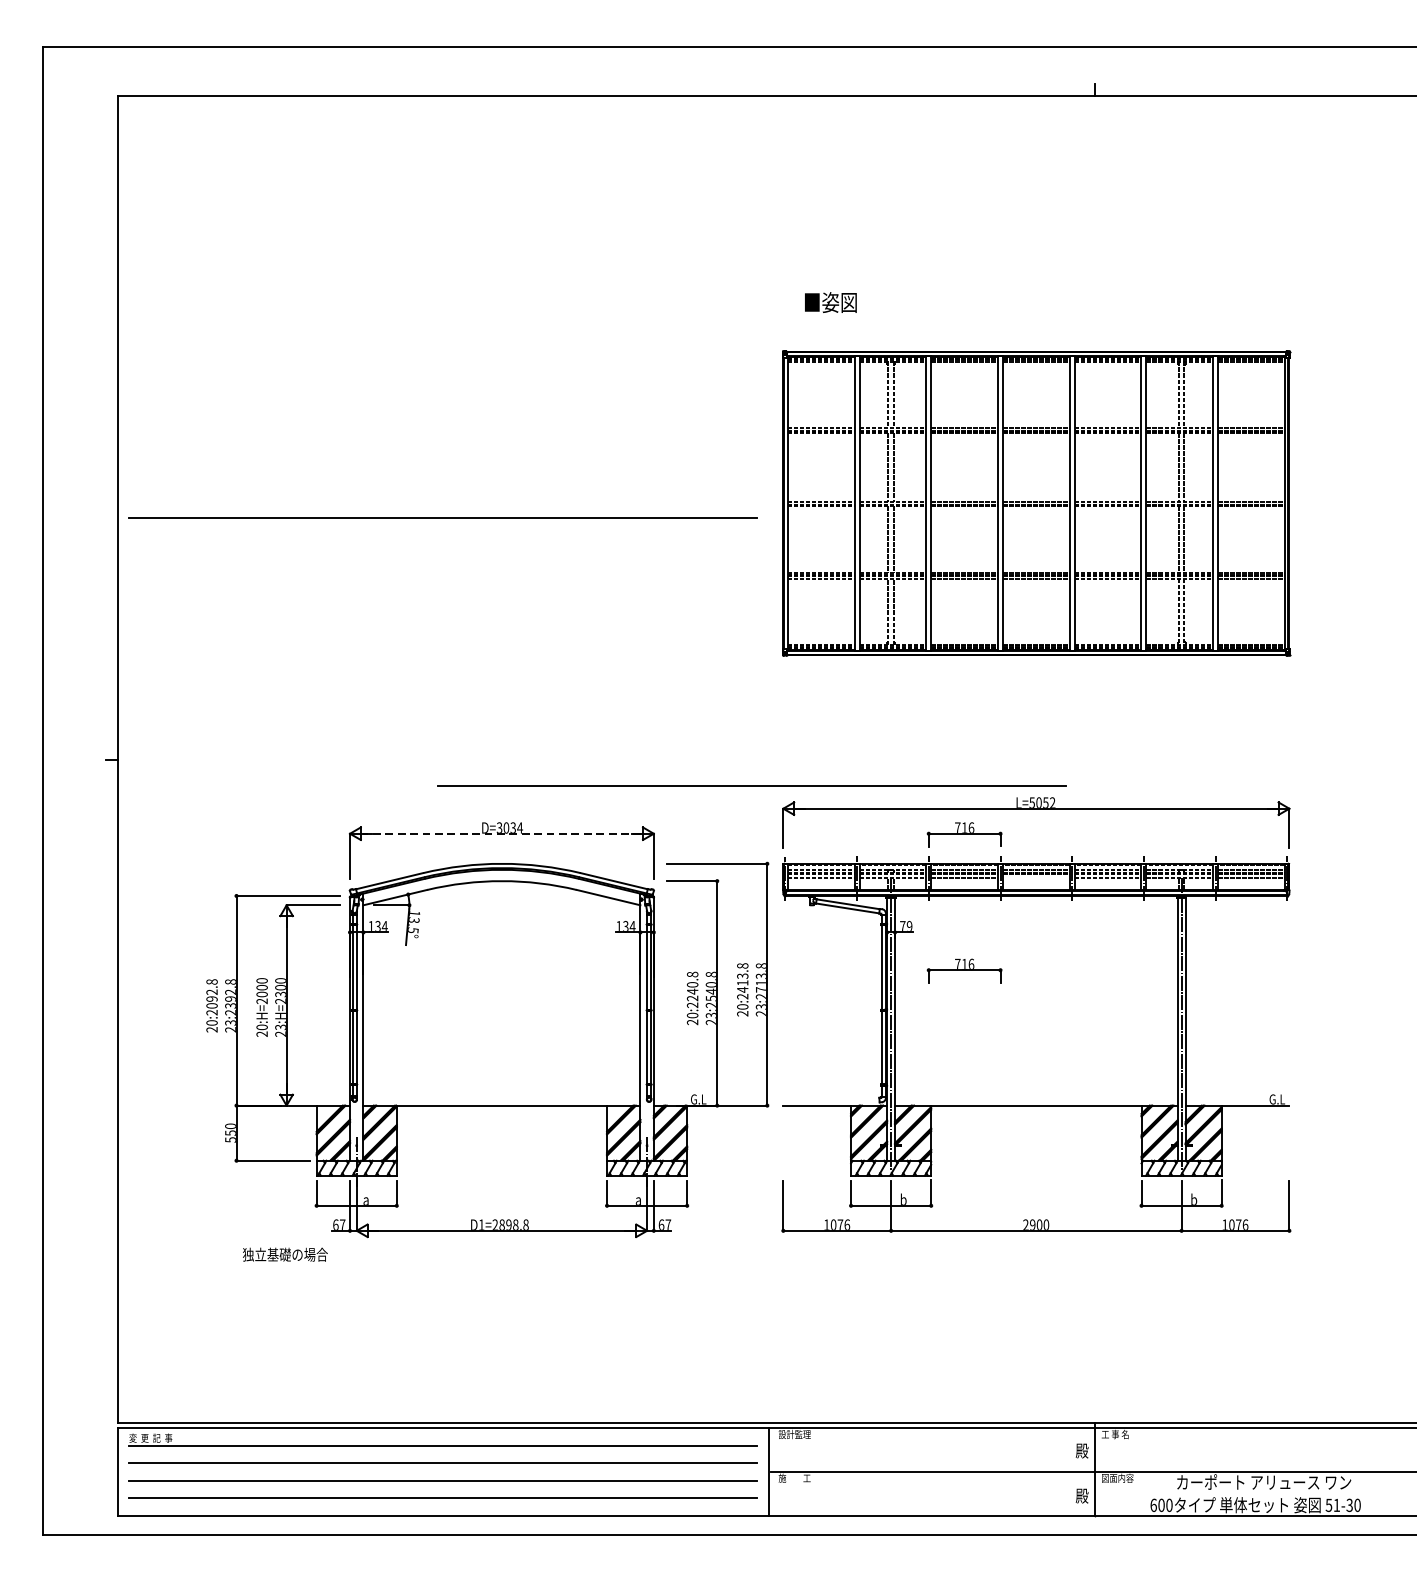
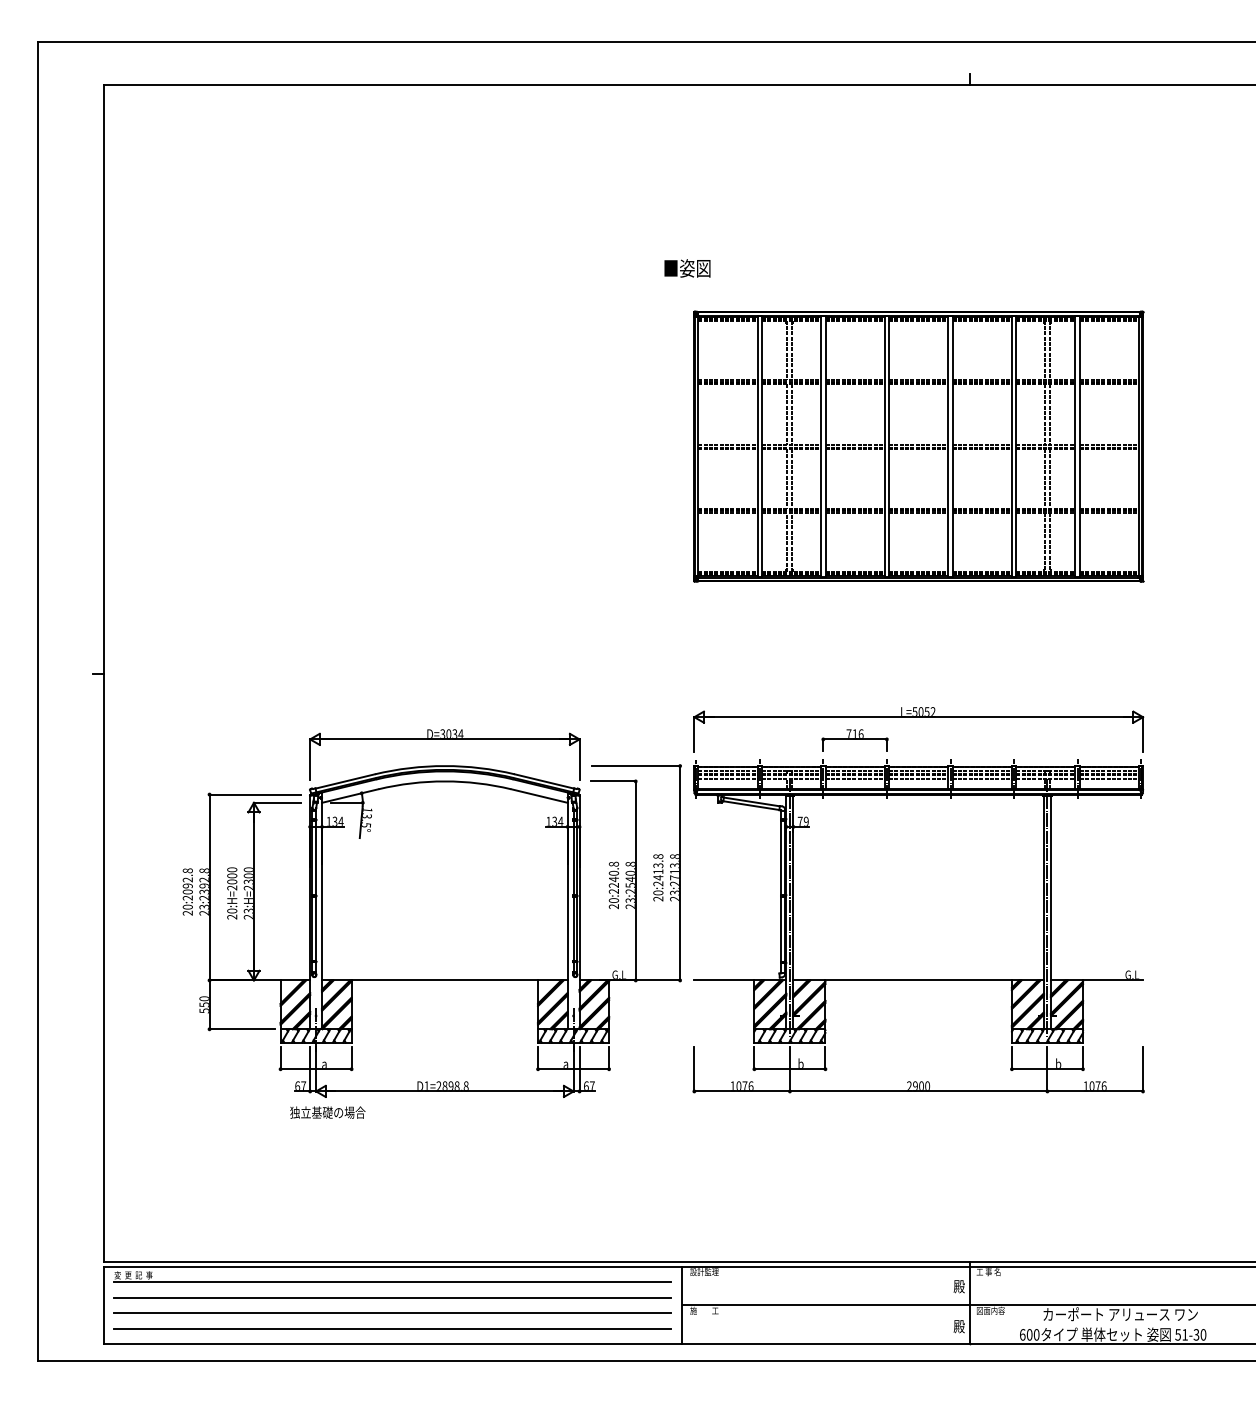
text: (830, 302) -> (687, 268), moved
line: (442, 518) -> (392, 459), removed
line: (751, 785) -> (666, 696), removed
line: (501, 833) -> (444, 739), dashed -> solid
line: (1036, 877) -> (918, 778), added
part: (963, 971) -> (854, 861), removed
text: (284, 1254) -> (327, 1112), moved

